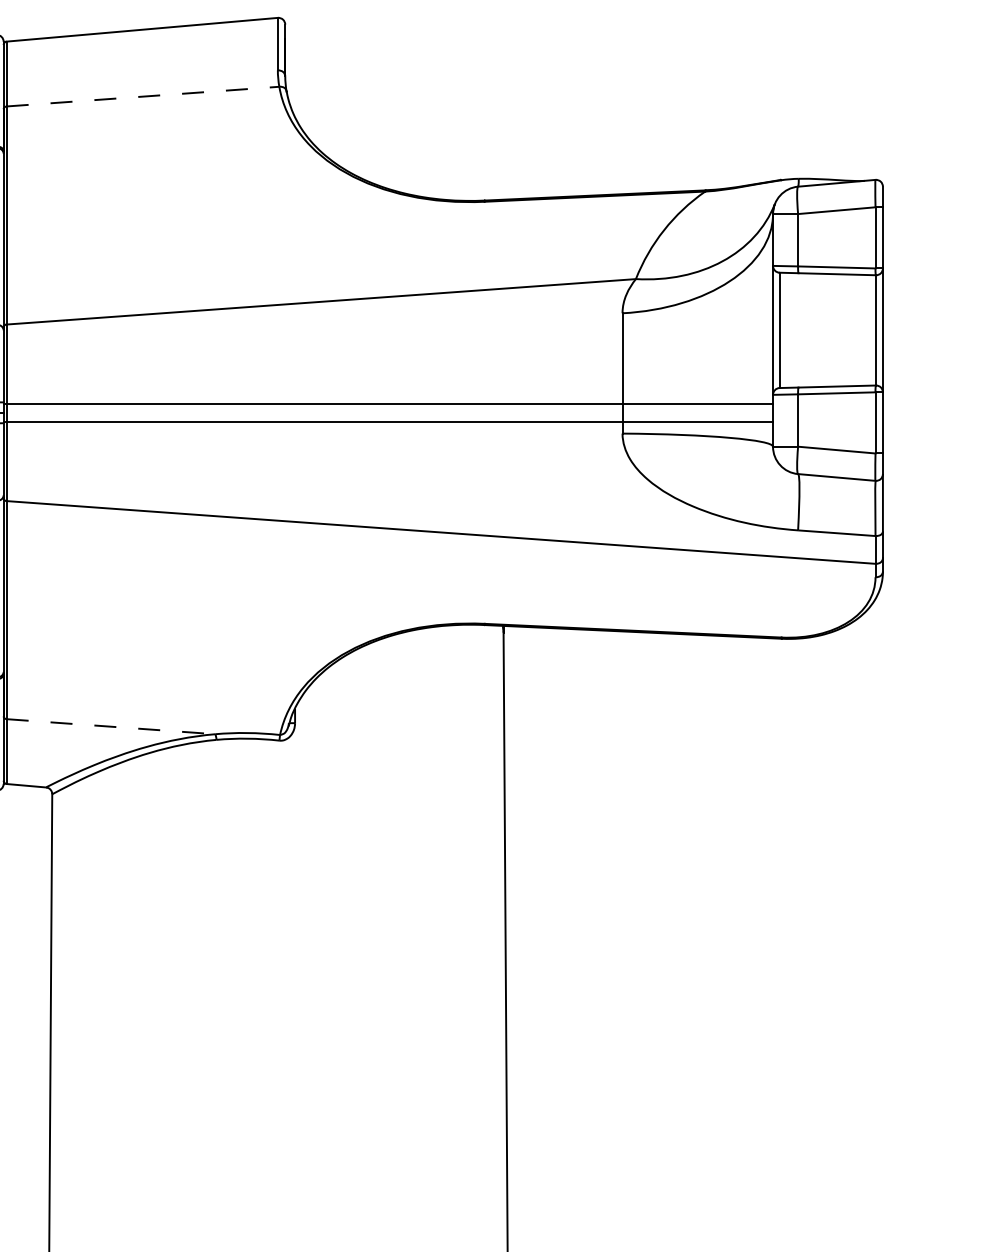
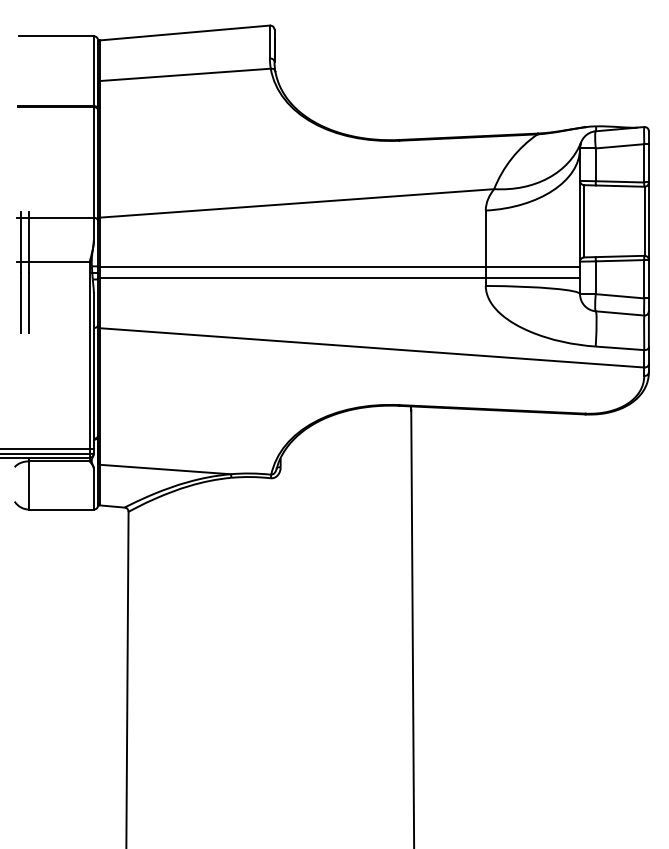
line: (143, 96) -> (185, 74), dashed -> solid
line: (111, 726) -> (165, 469), dashed -> solid

